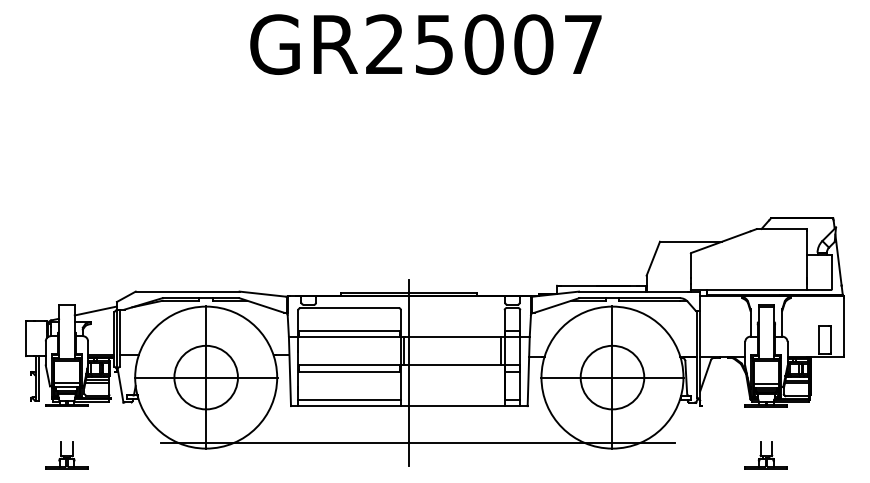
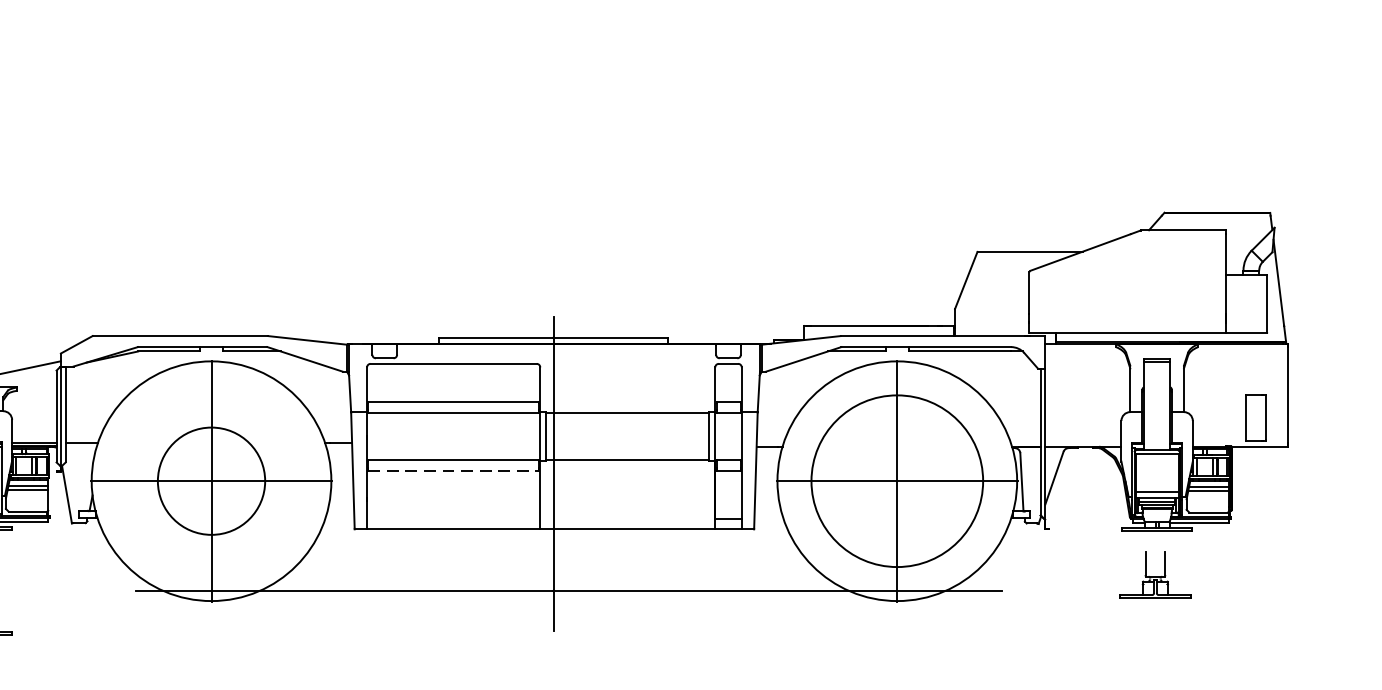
line: (349, 371) -> (453, 470), solid -> dashed
circle: (612, 377) -> (897, 481), size x1.6
line: (349, 399) -> (453, 518), removed
part: (765, 455) -> (1153, 575), moved

